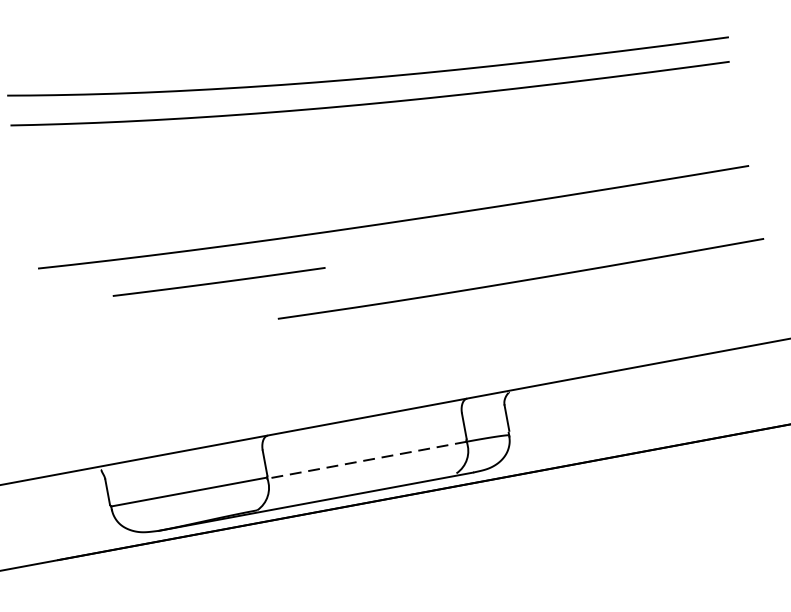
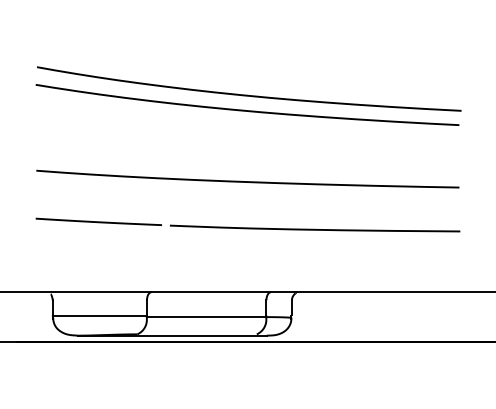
line: (218, 281) -> (98, 221), moved
line: (367, 460) -> (206, 317), dashed -> solid

